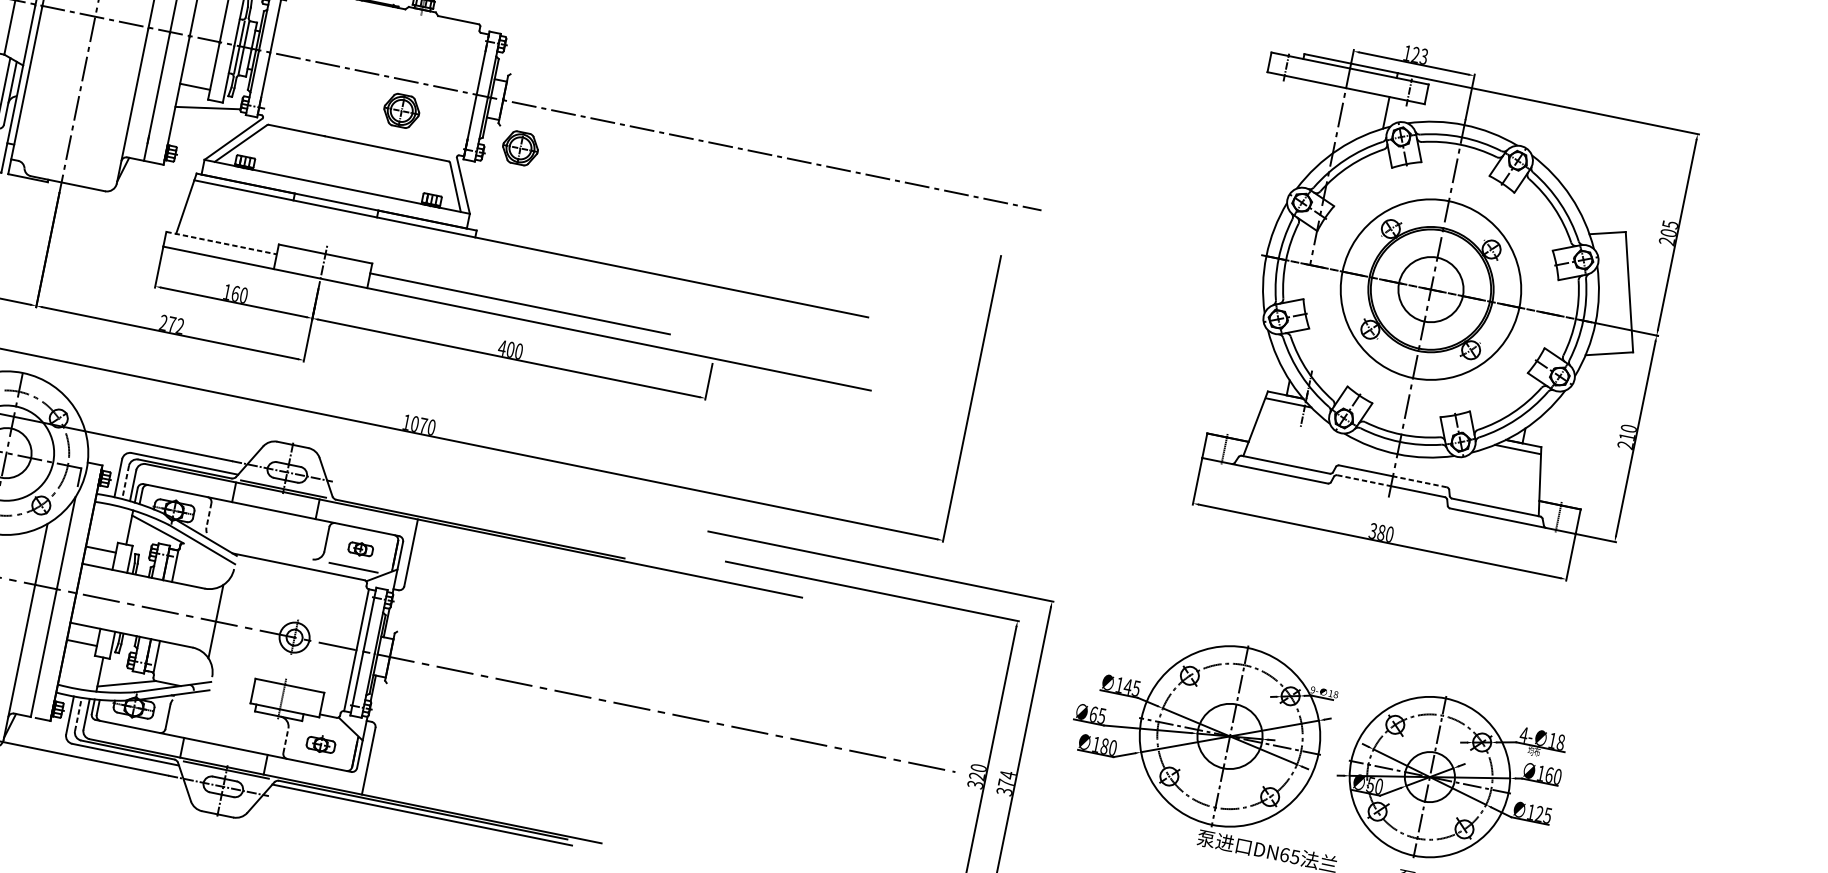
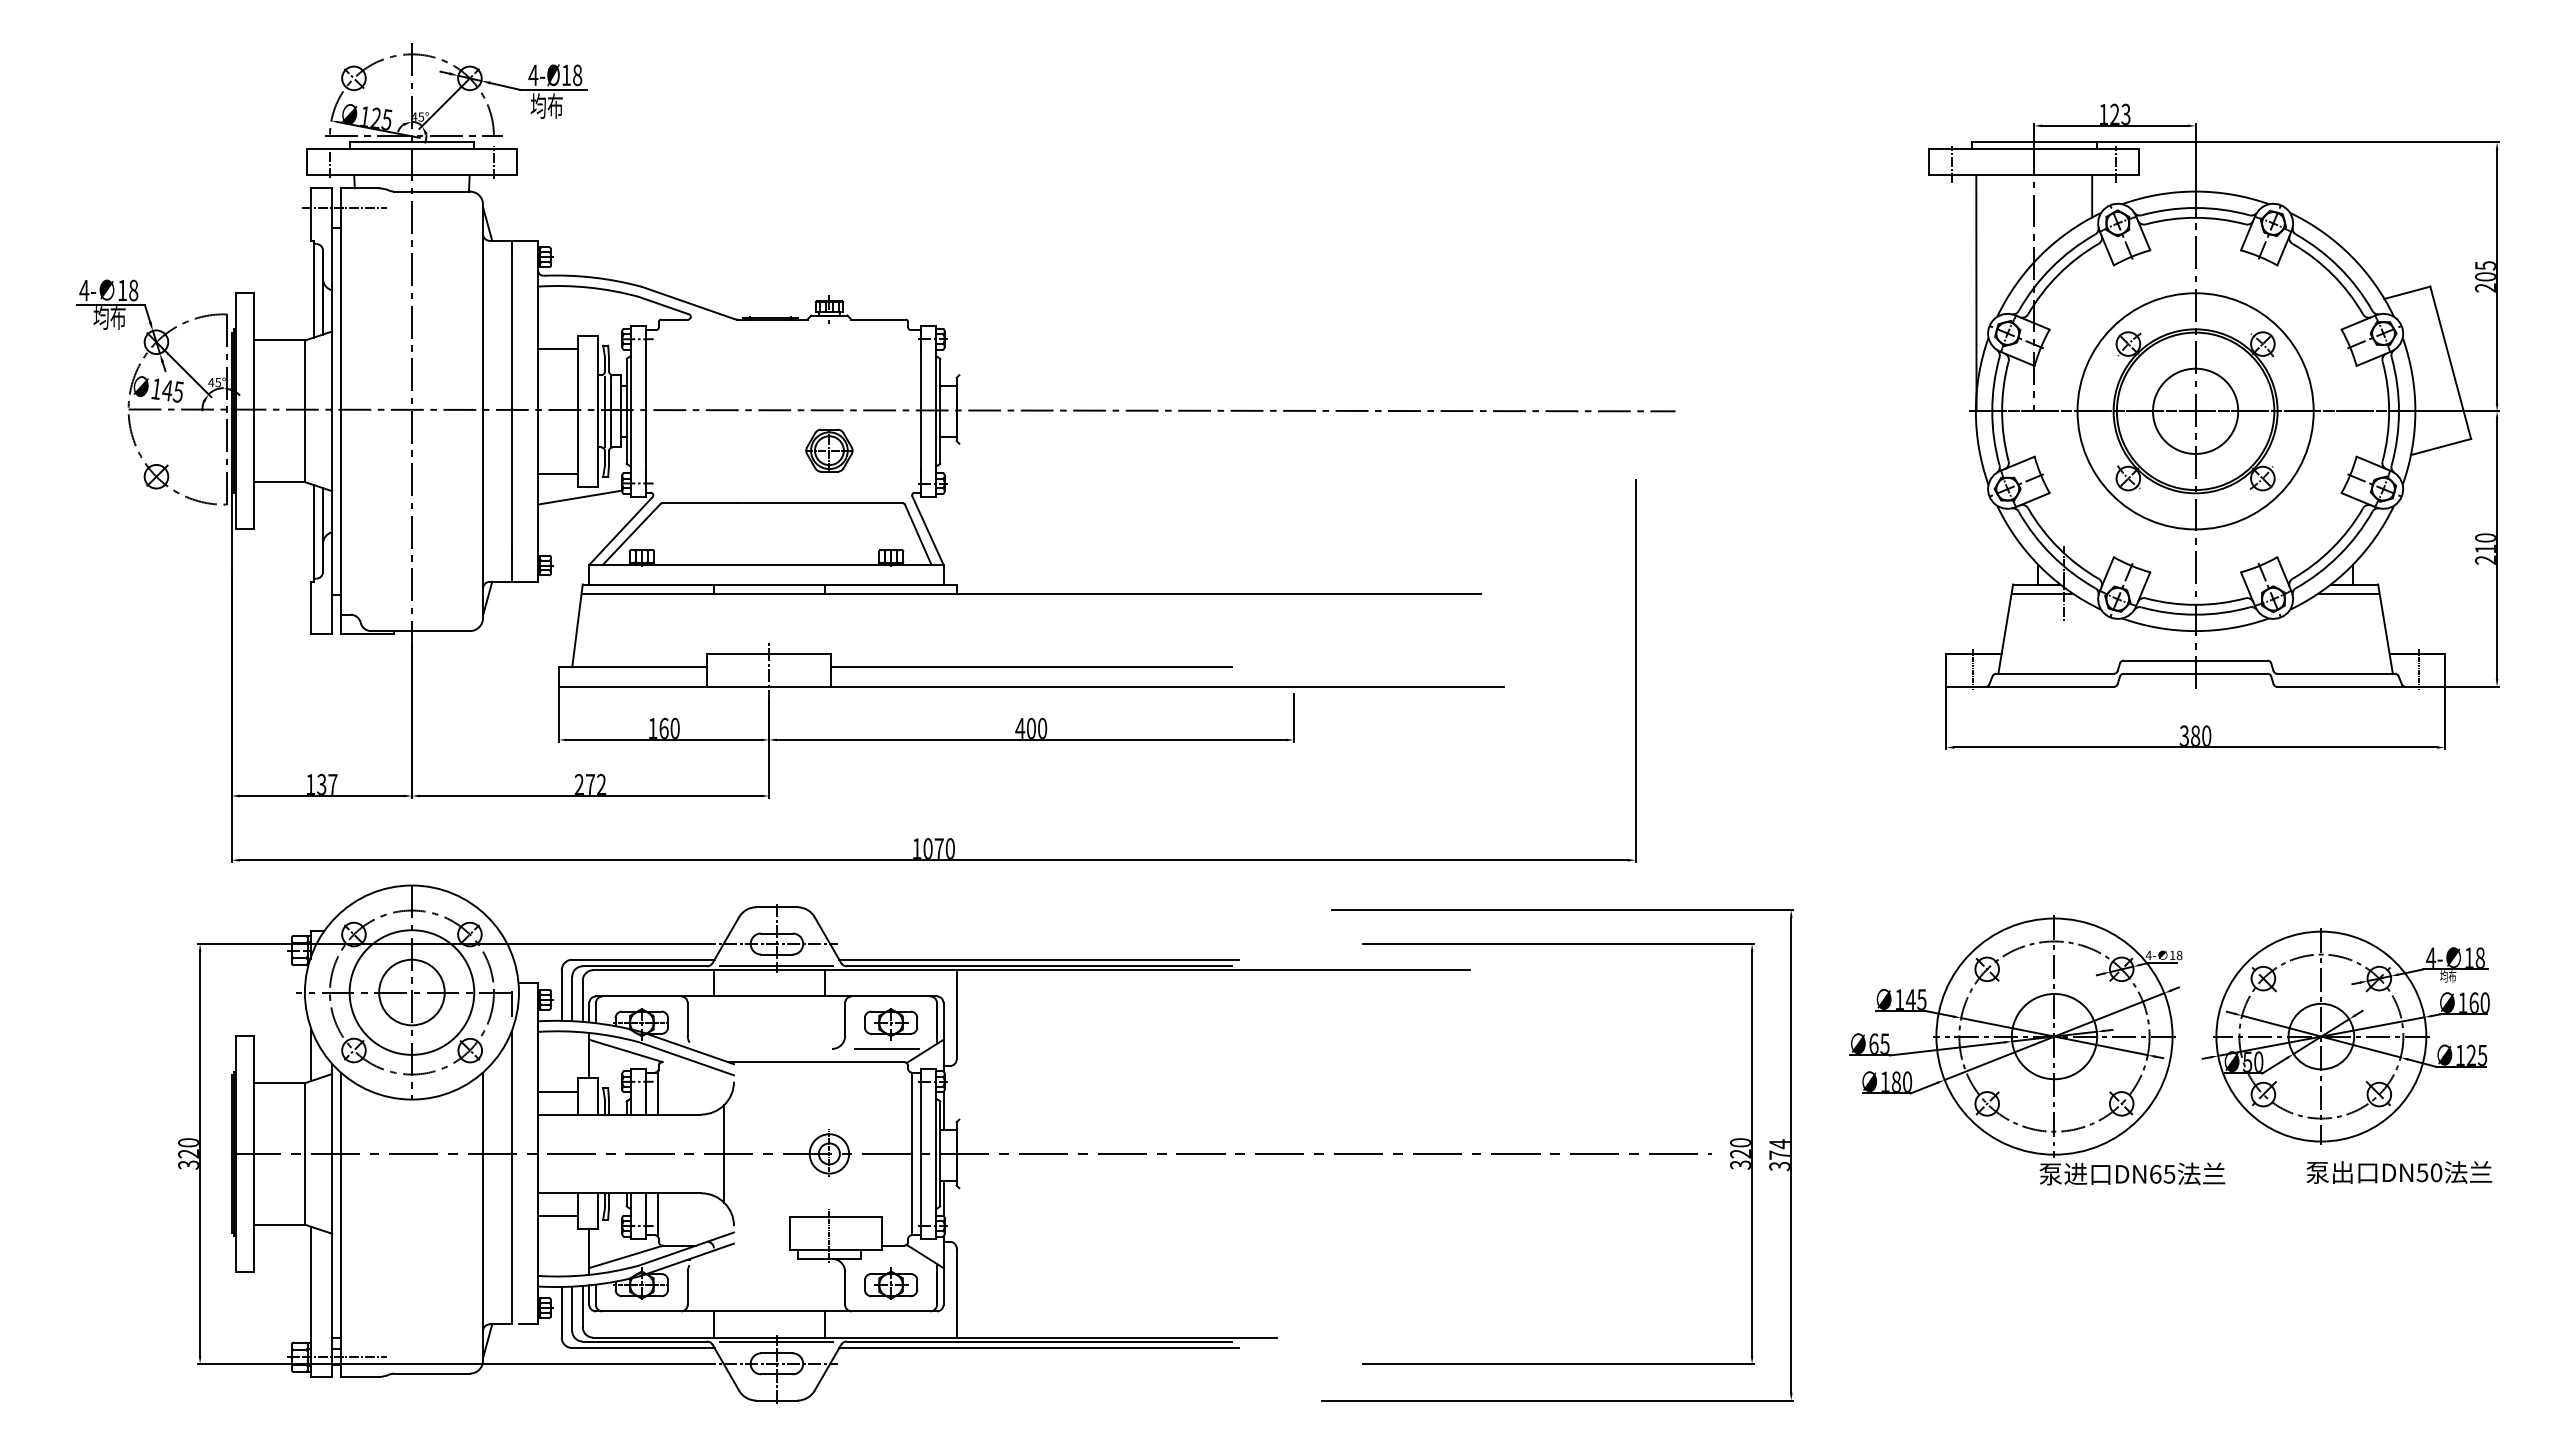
part: (520, 148) -> (991, 467), removed
line: (1284, 168) -> (1976, 293), added
line: (221, 243) -> (632, 667), dashed -> solid
line: (1363, 480) -> (2159, 673), dashed -> solid
line: (1419, 481) -> (2231, 660), dashed -> solid
line: (125, 482) -> (572, 999), dashed -> solid
line: (208, 515) -> (687, 1019), dashed -> solid
line: (481, 524) -> (1039, 959), added
part: (360, 550) -> (891, 1024), size x1.67
text: (1312, 690) -> (2148, 955), 9- -> 4-
line: (78, 714) -> (572, 1308), dashed -> solid
line: (286, 740) -> (845, 1287), dashed -> solid
part: (321, 744) -> (891, 1283), size x1.43

